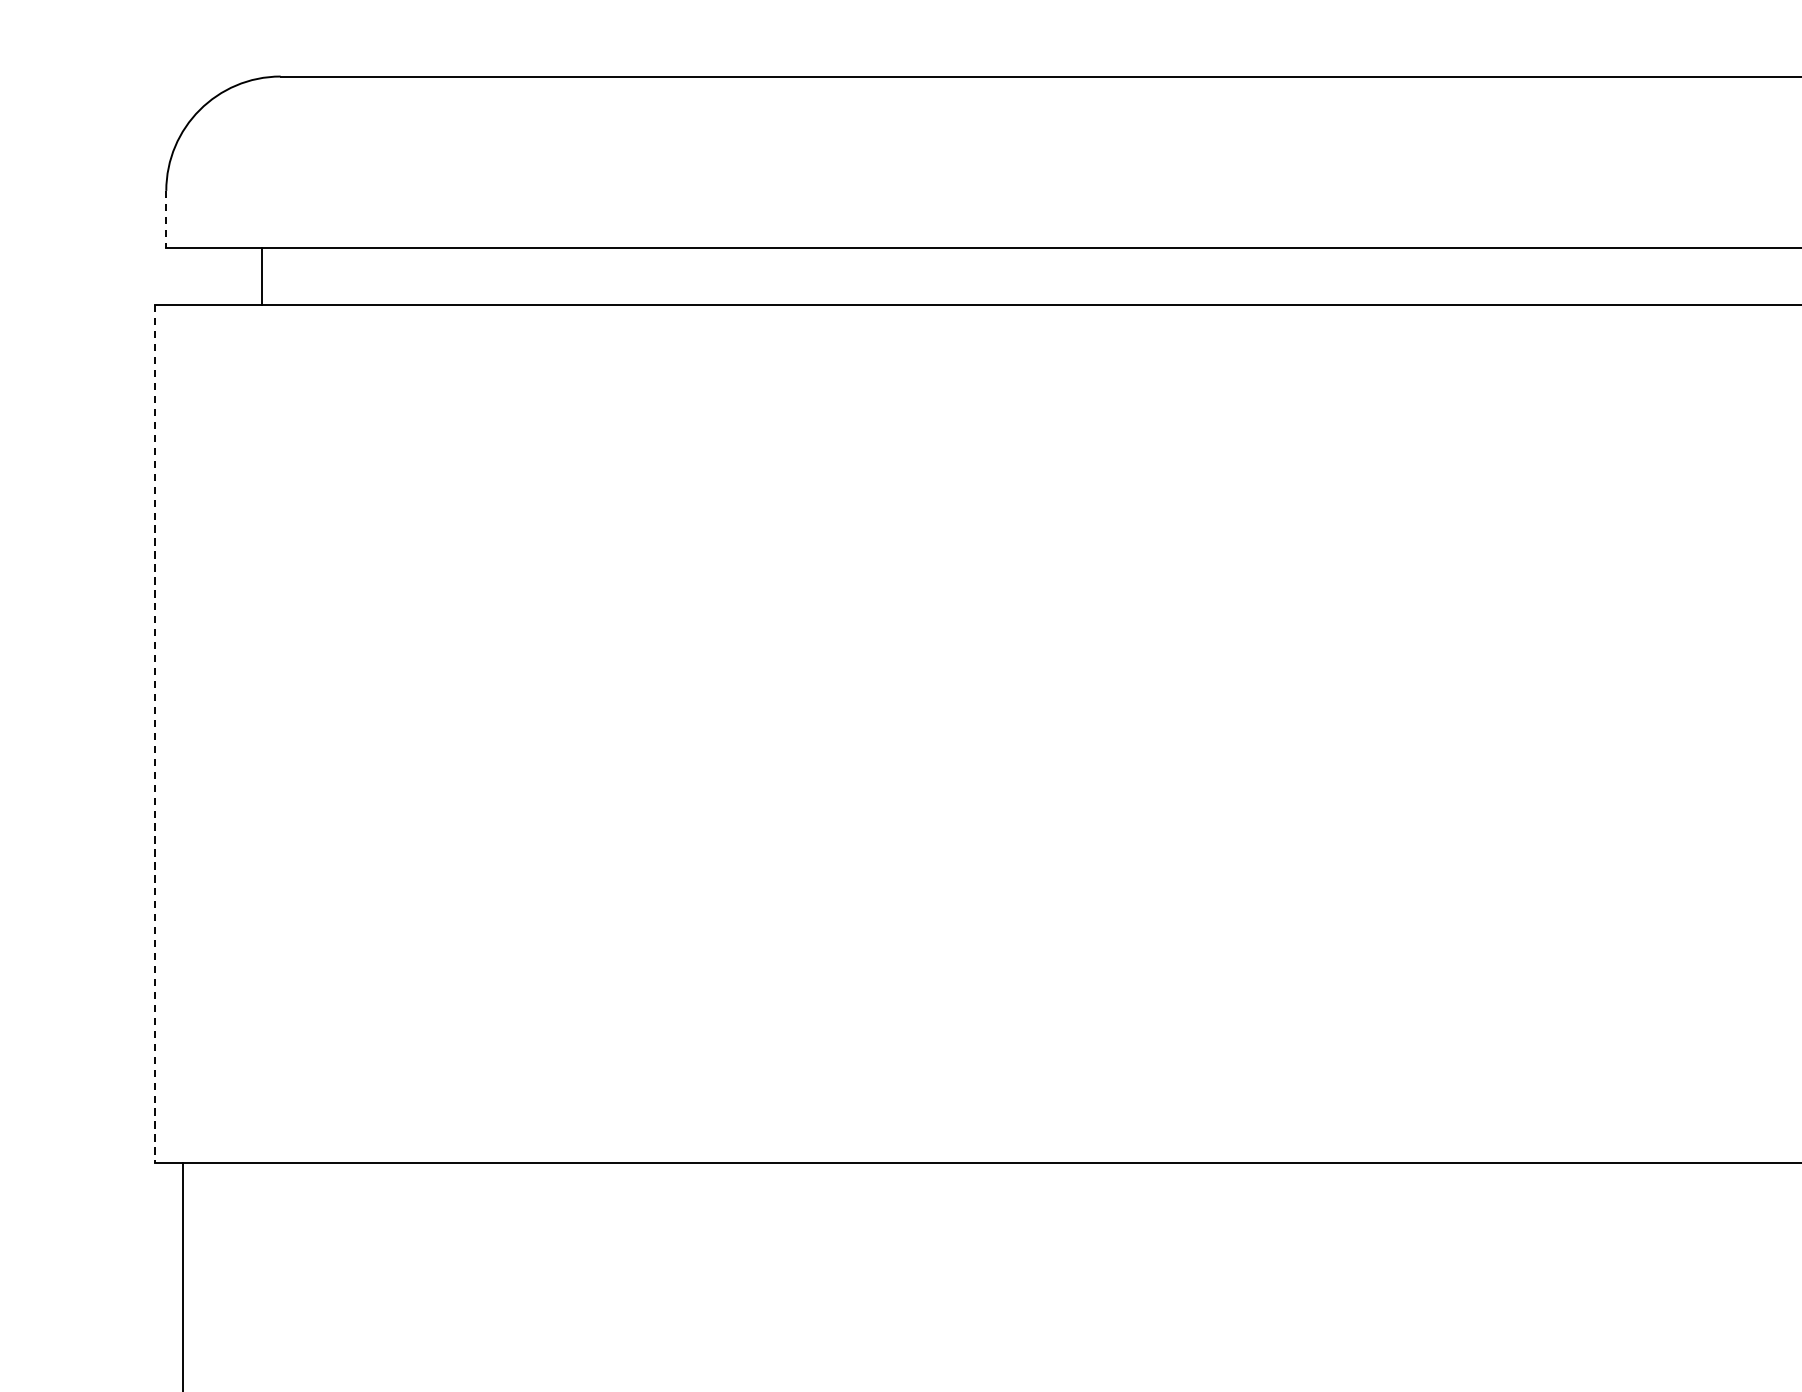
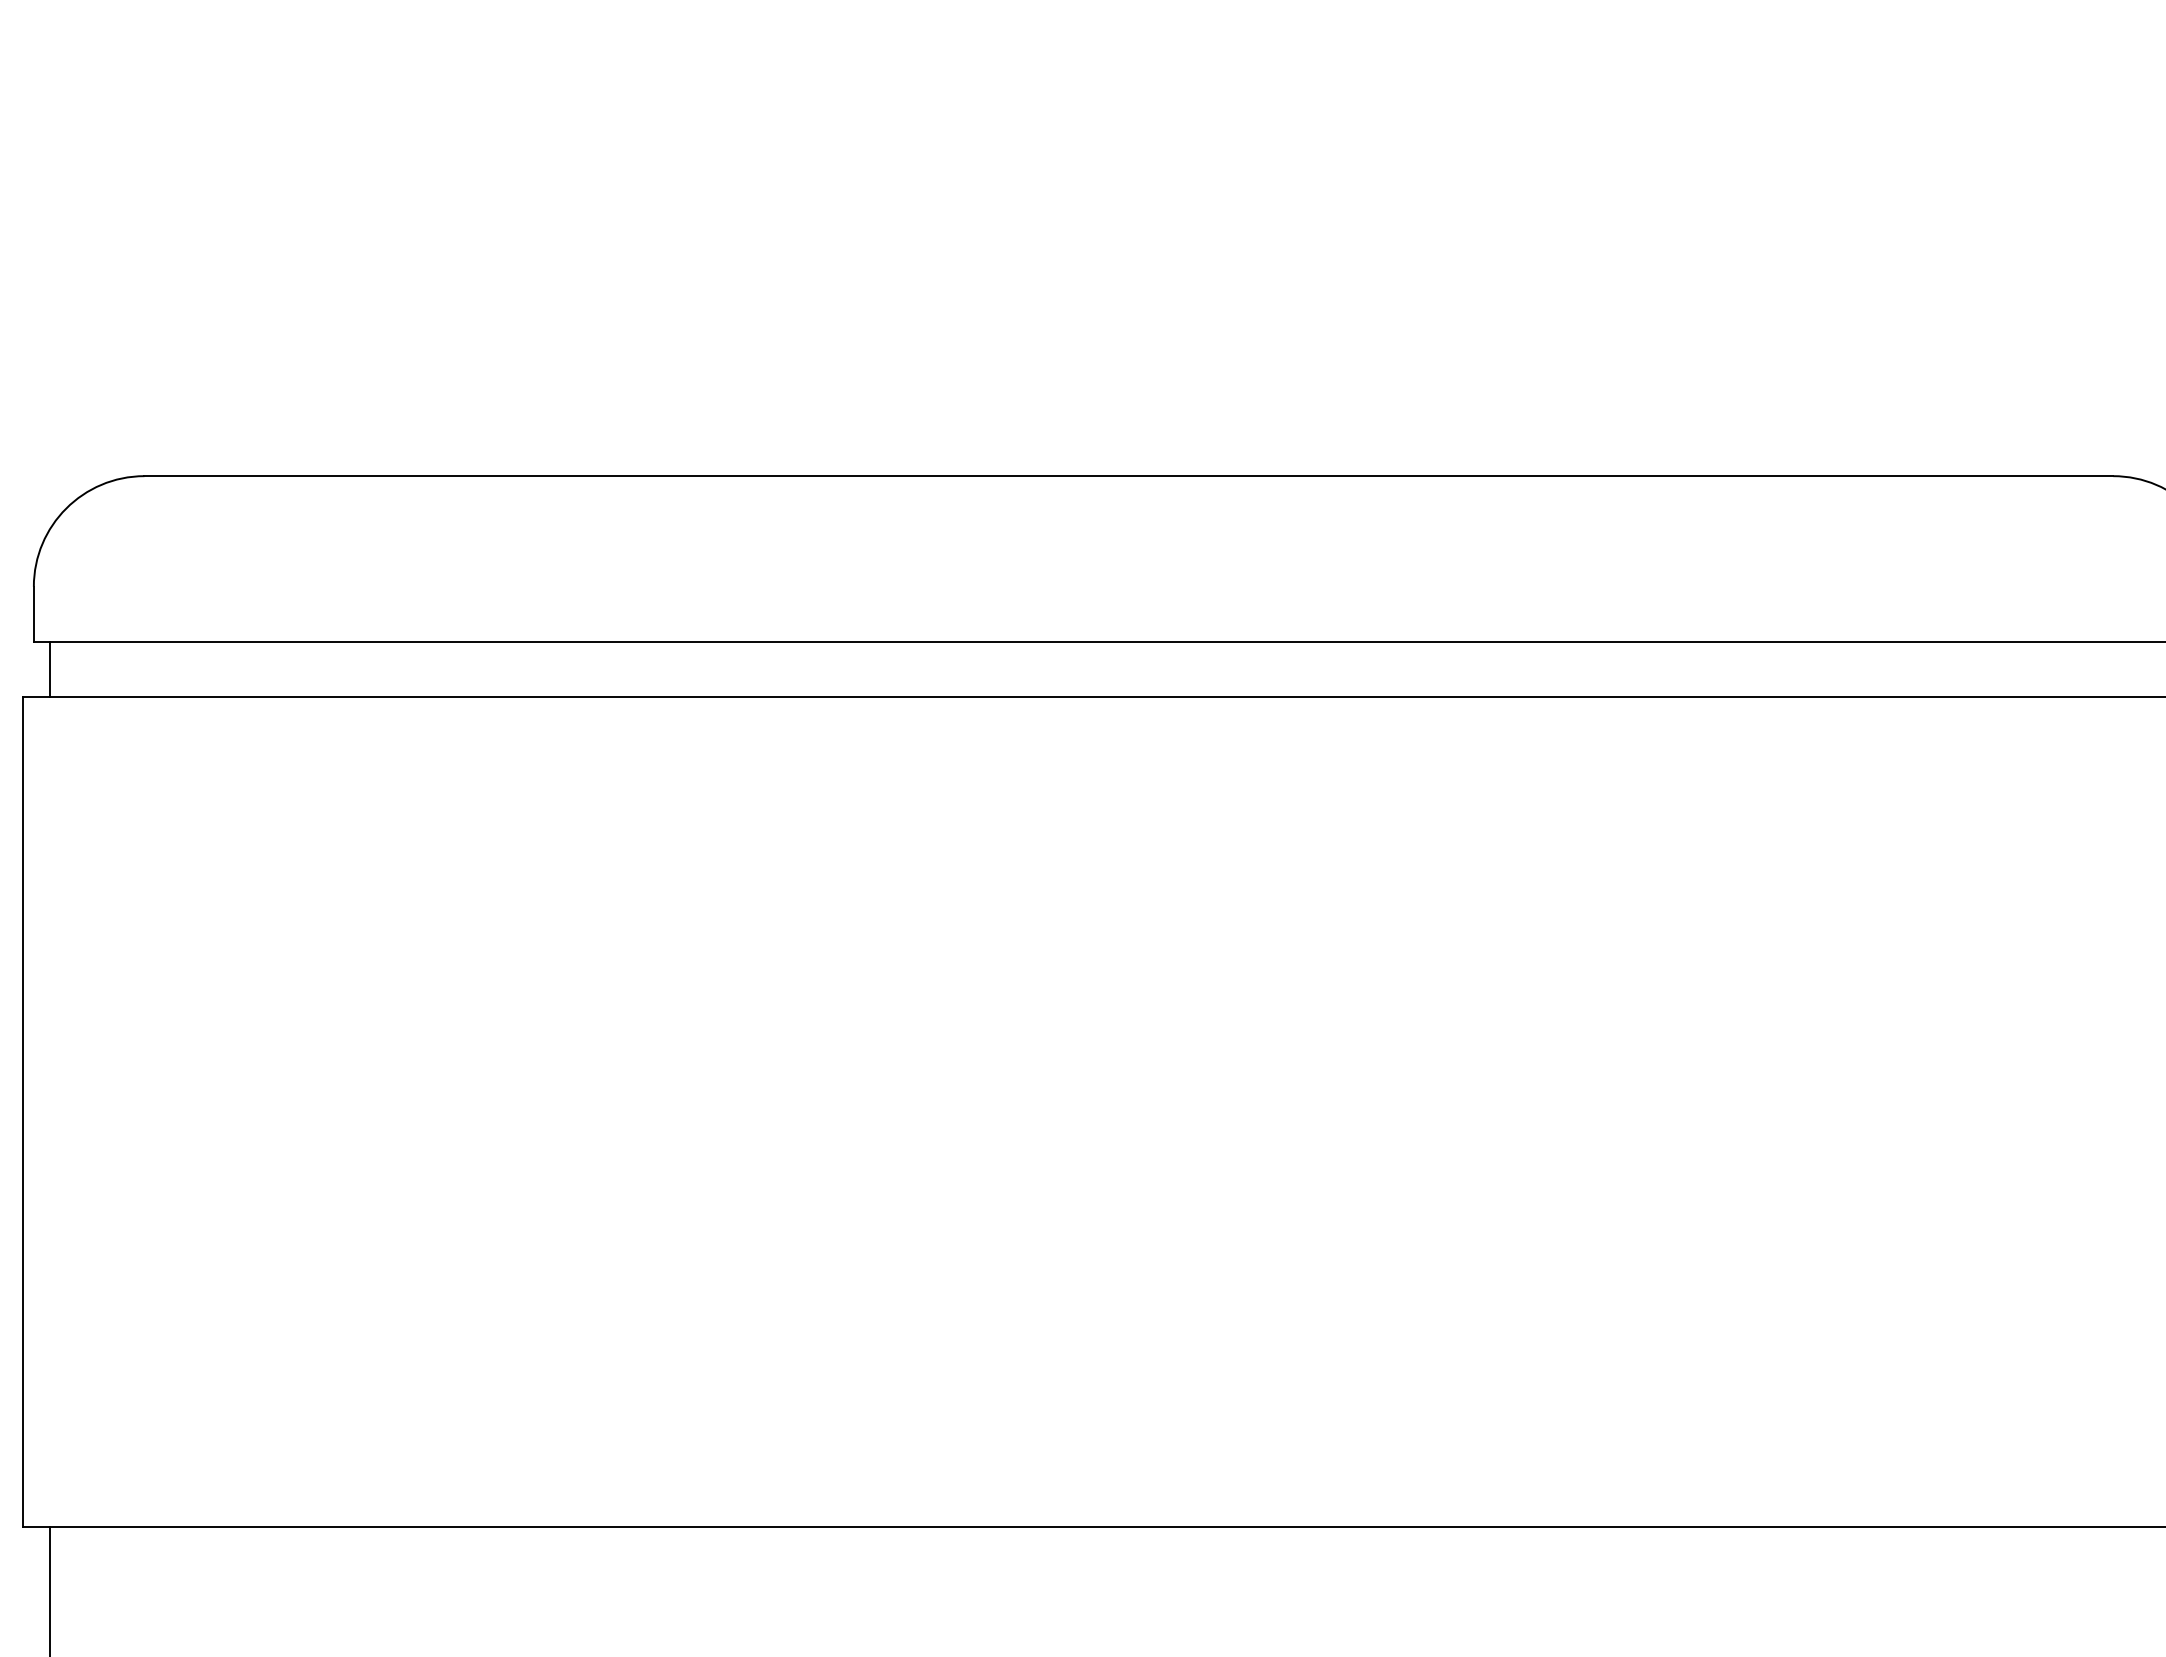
line: (165, 219) -> (33, 614), dashed -> solid
line: (262, 276) -> (50, 669), moved
line: (154, 734) -> (22, 1112), dashed -> solid

